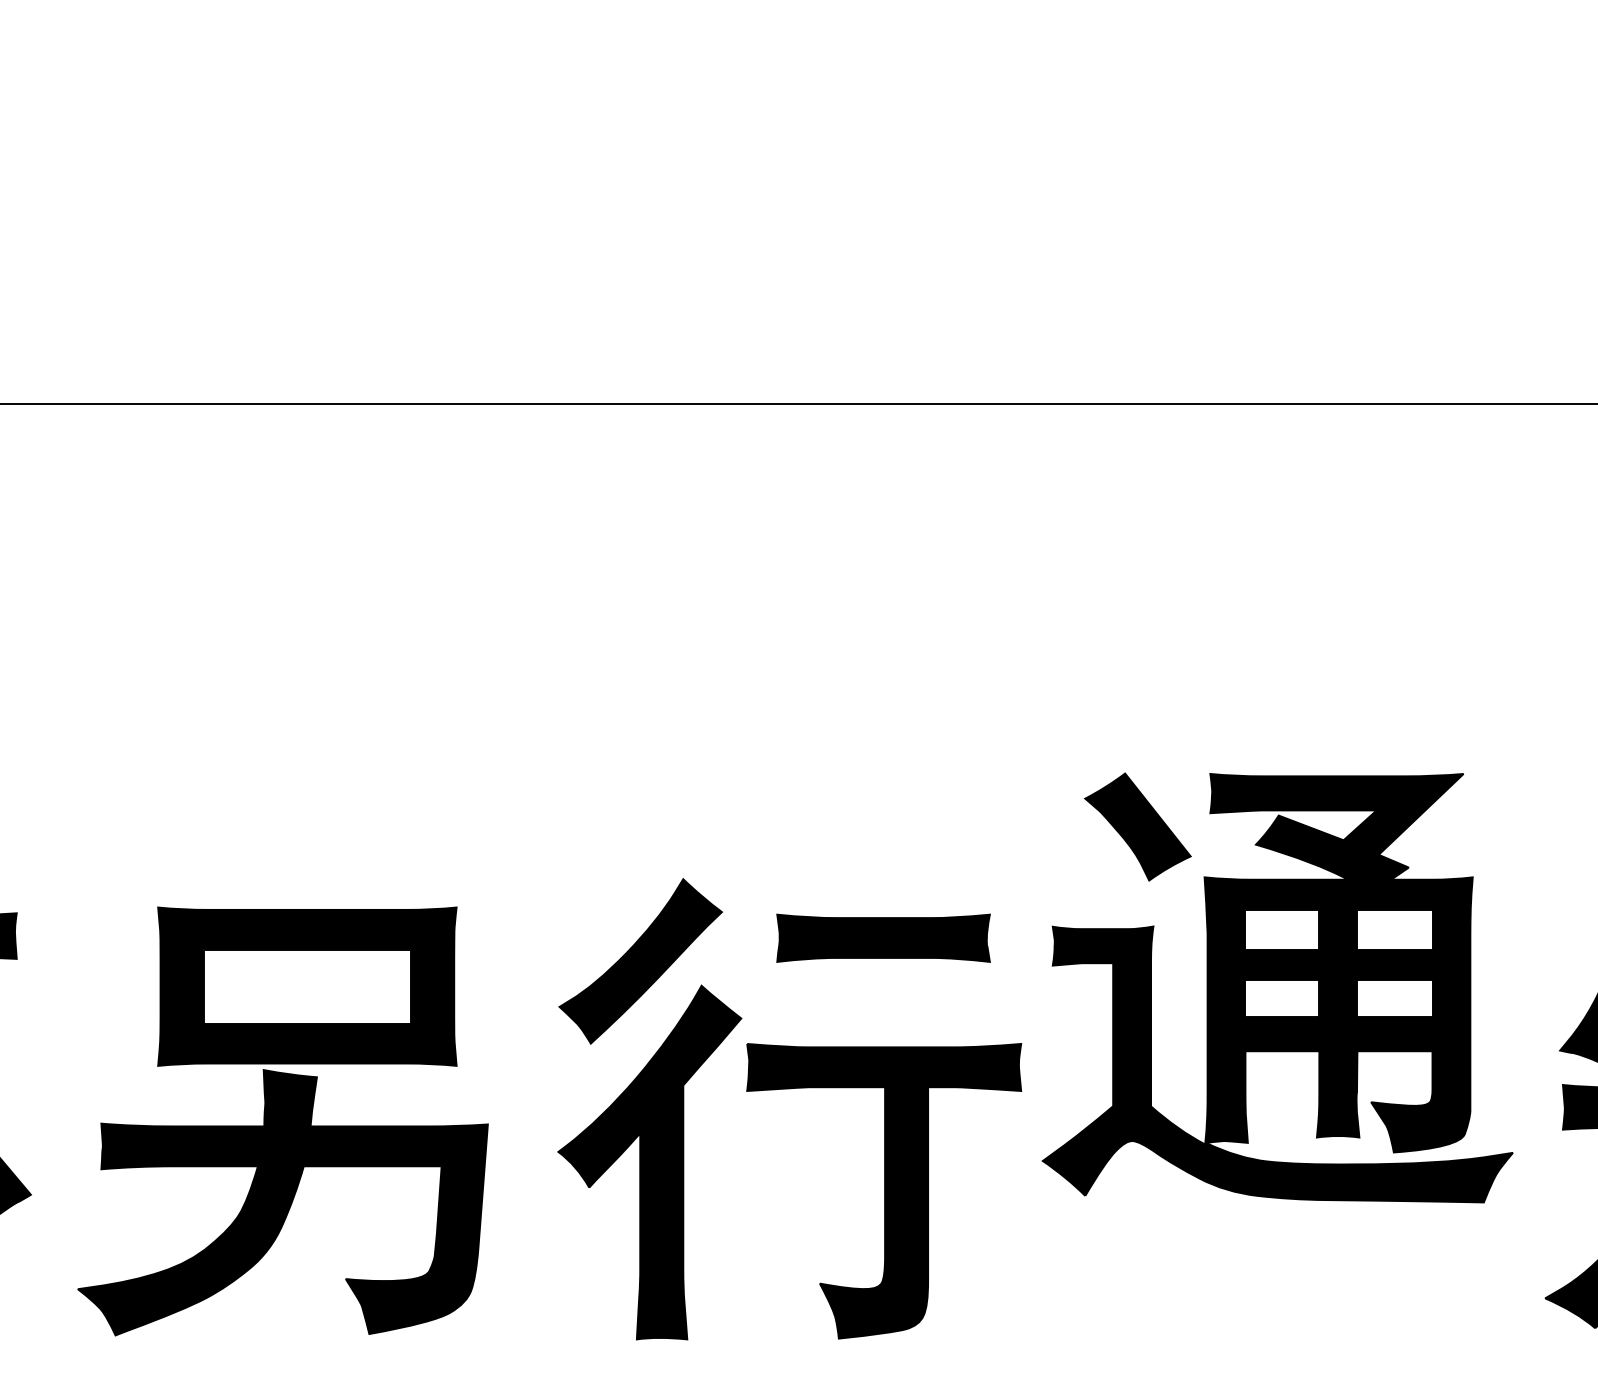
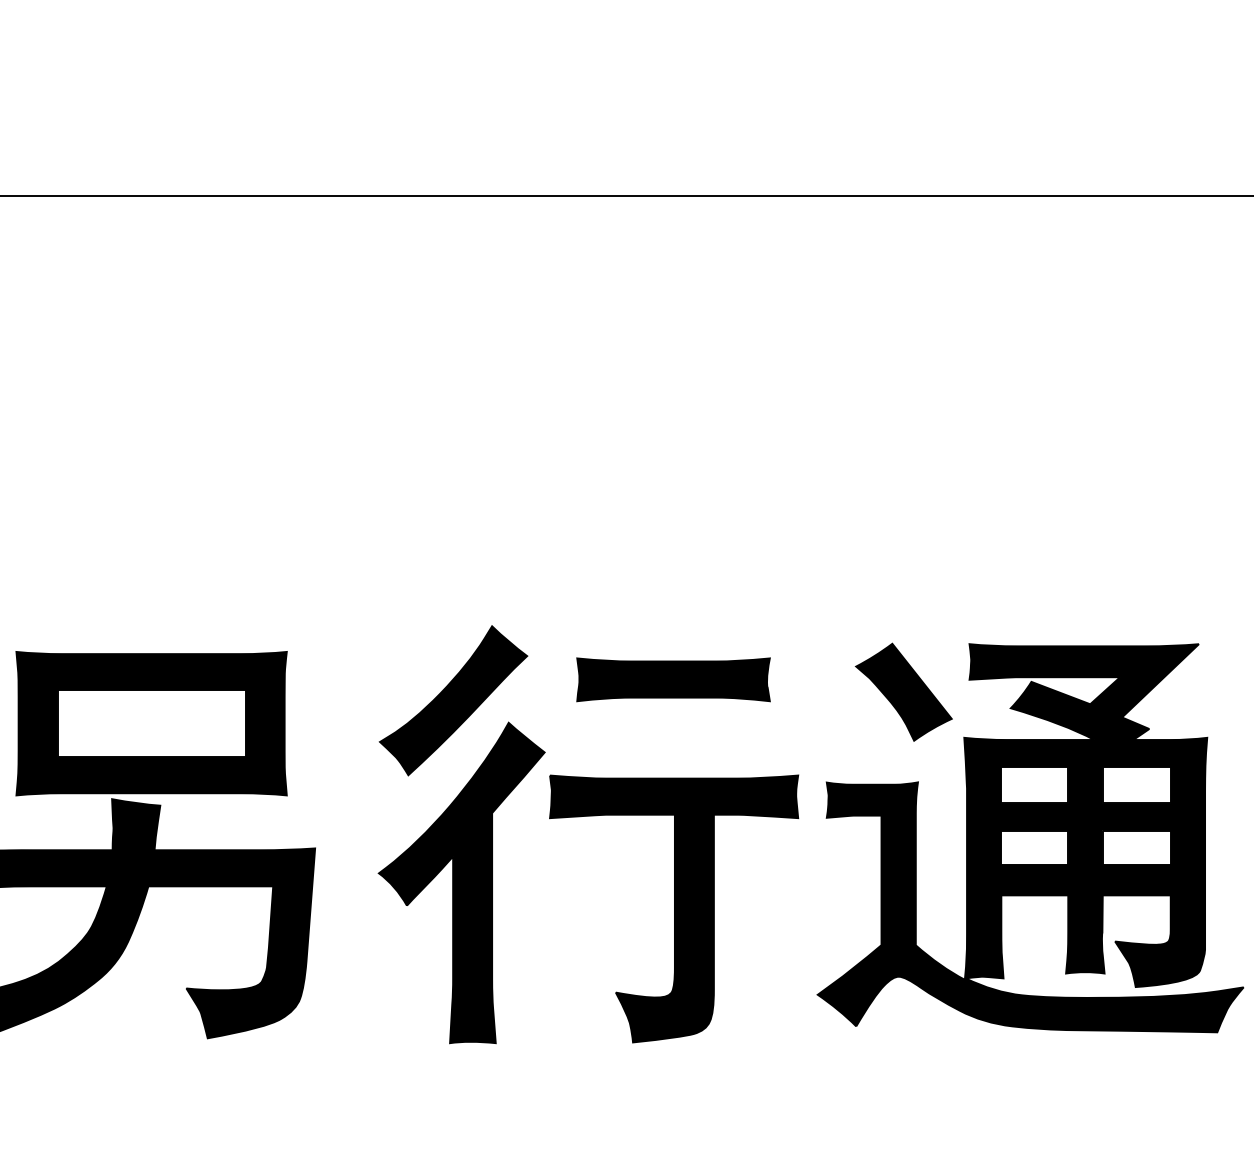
part: (1277, 987) -> (1030, 837), moved

